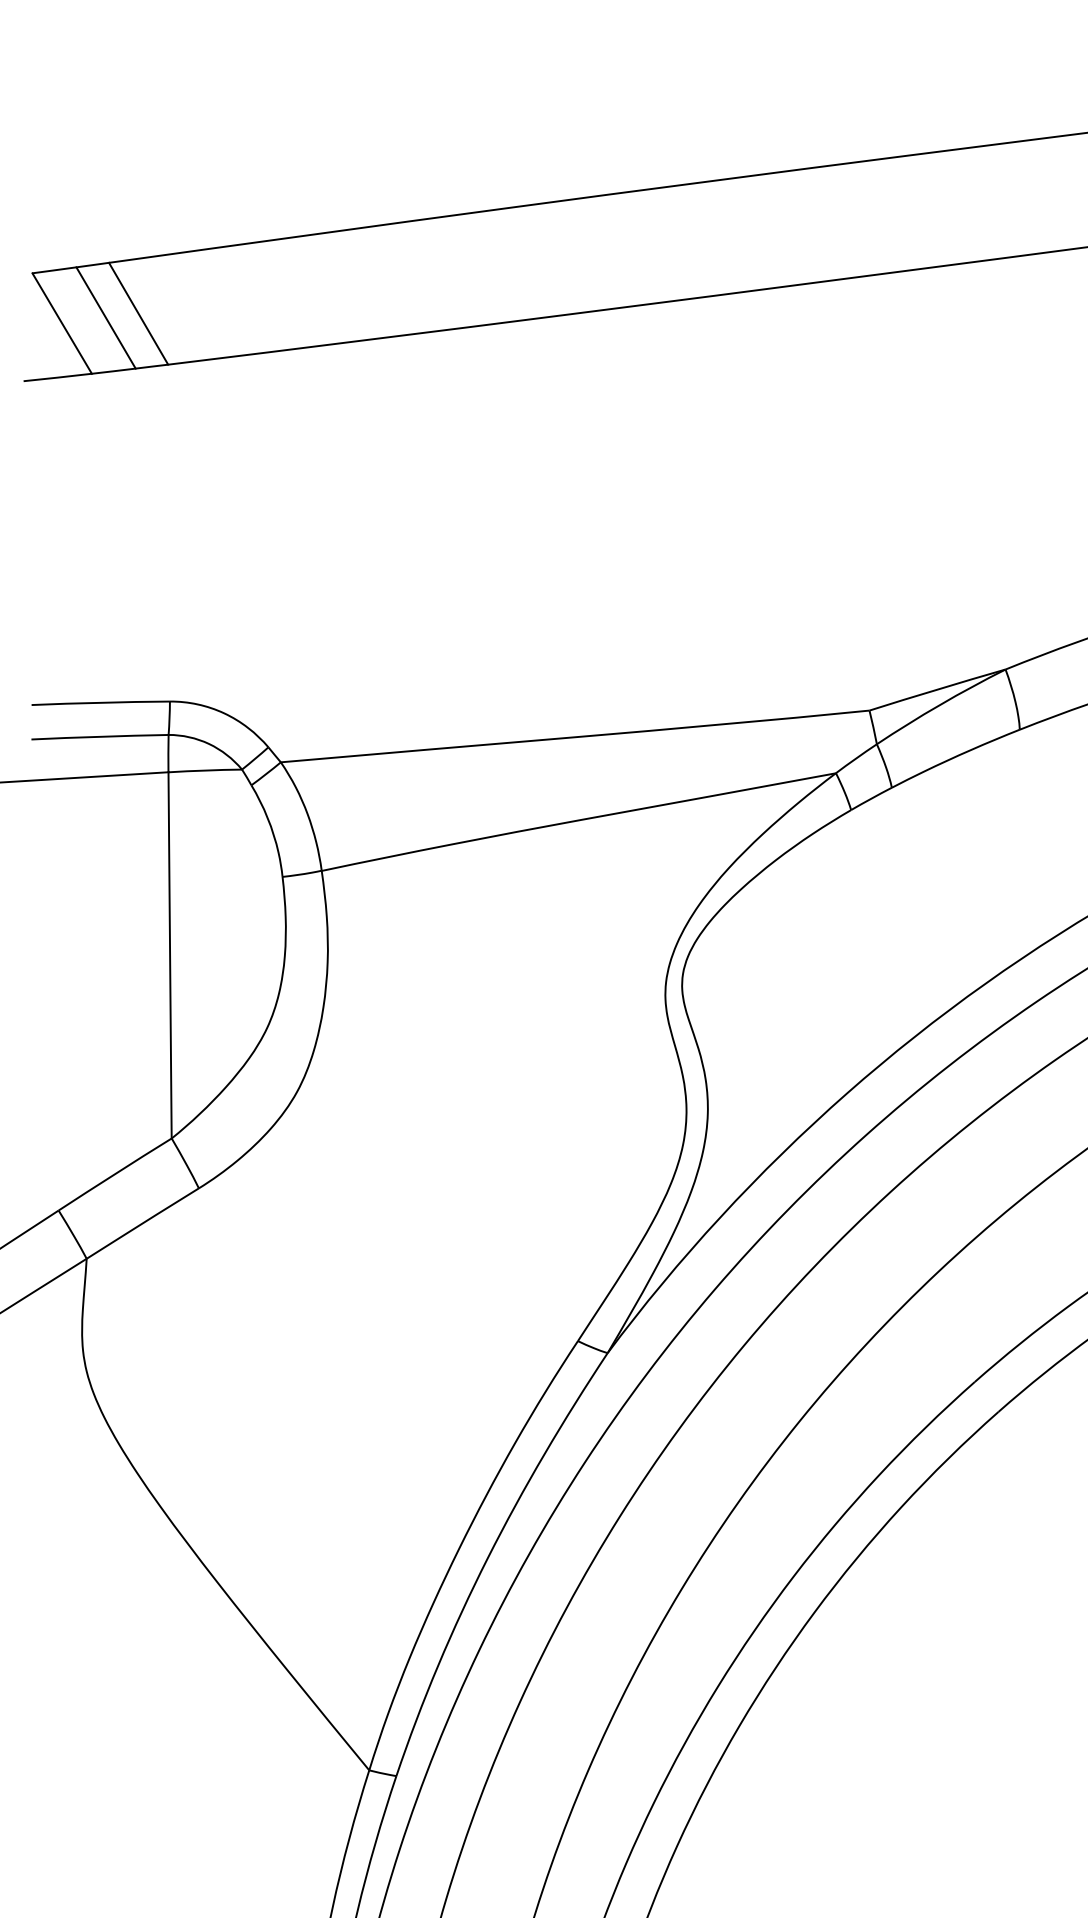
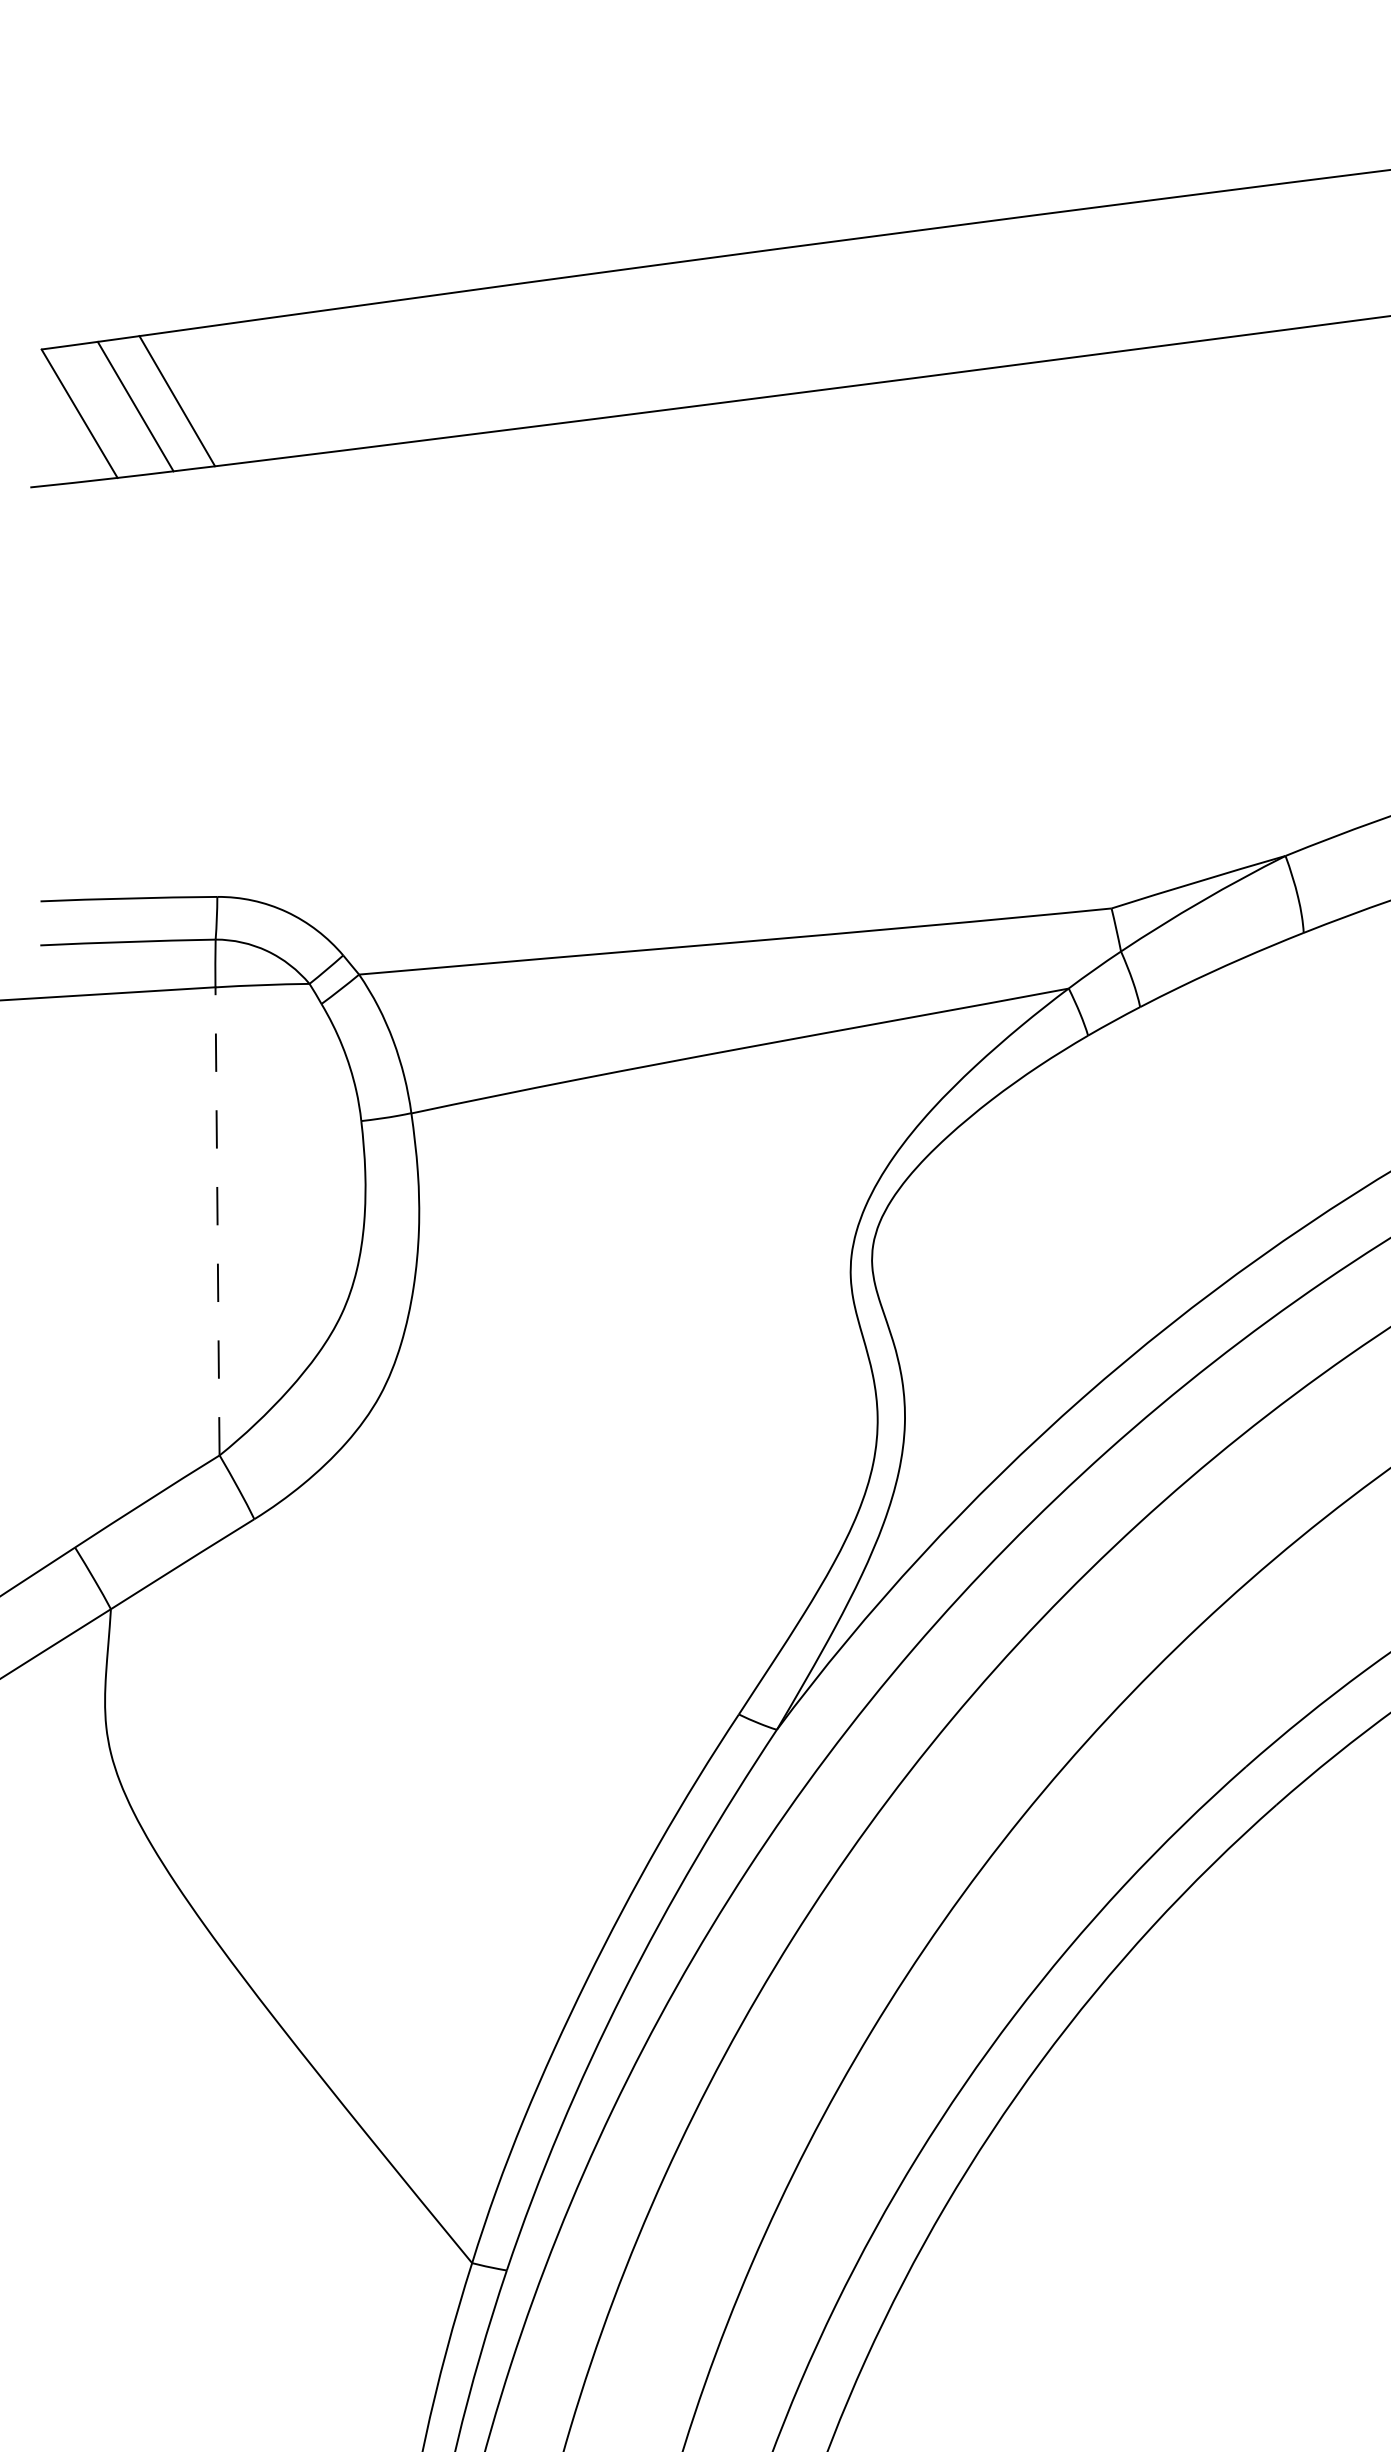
line: (170, 954) -> (217, 1220), solid -> dashed

